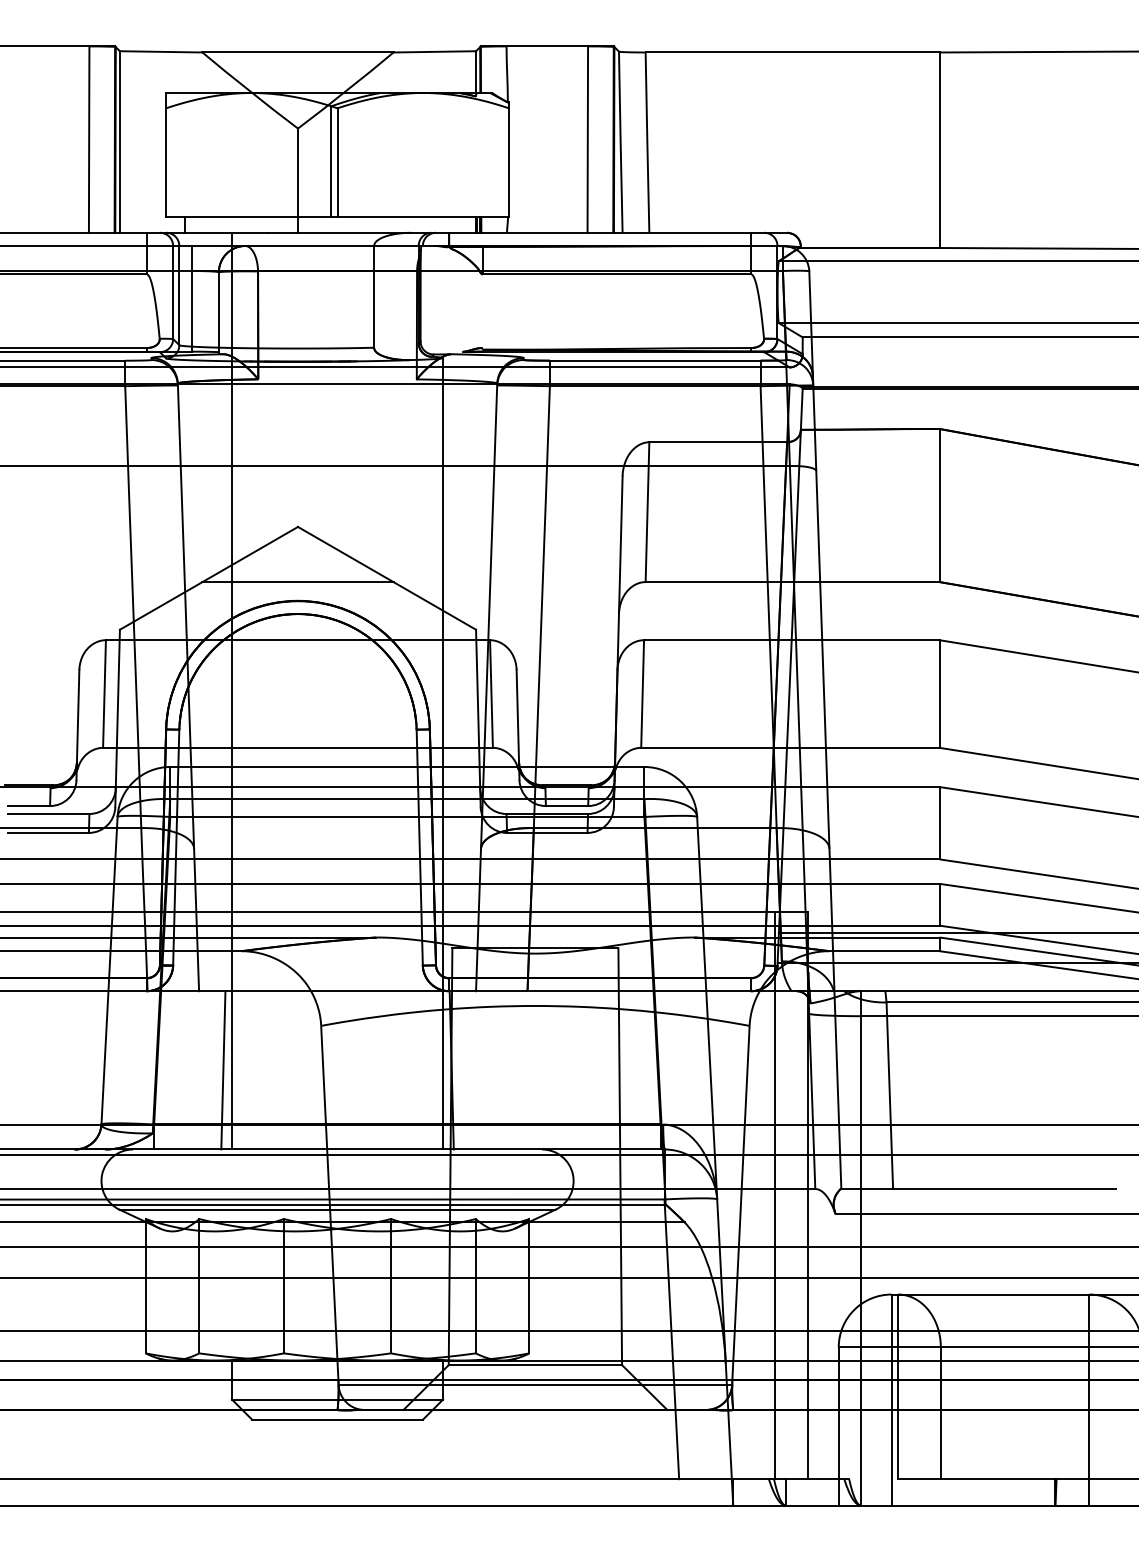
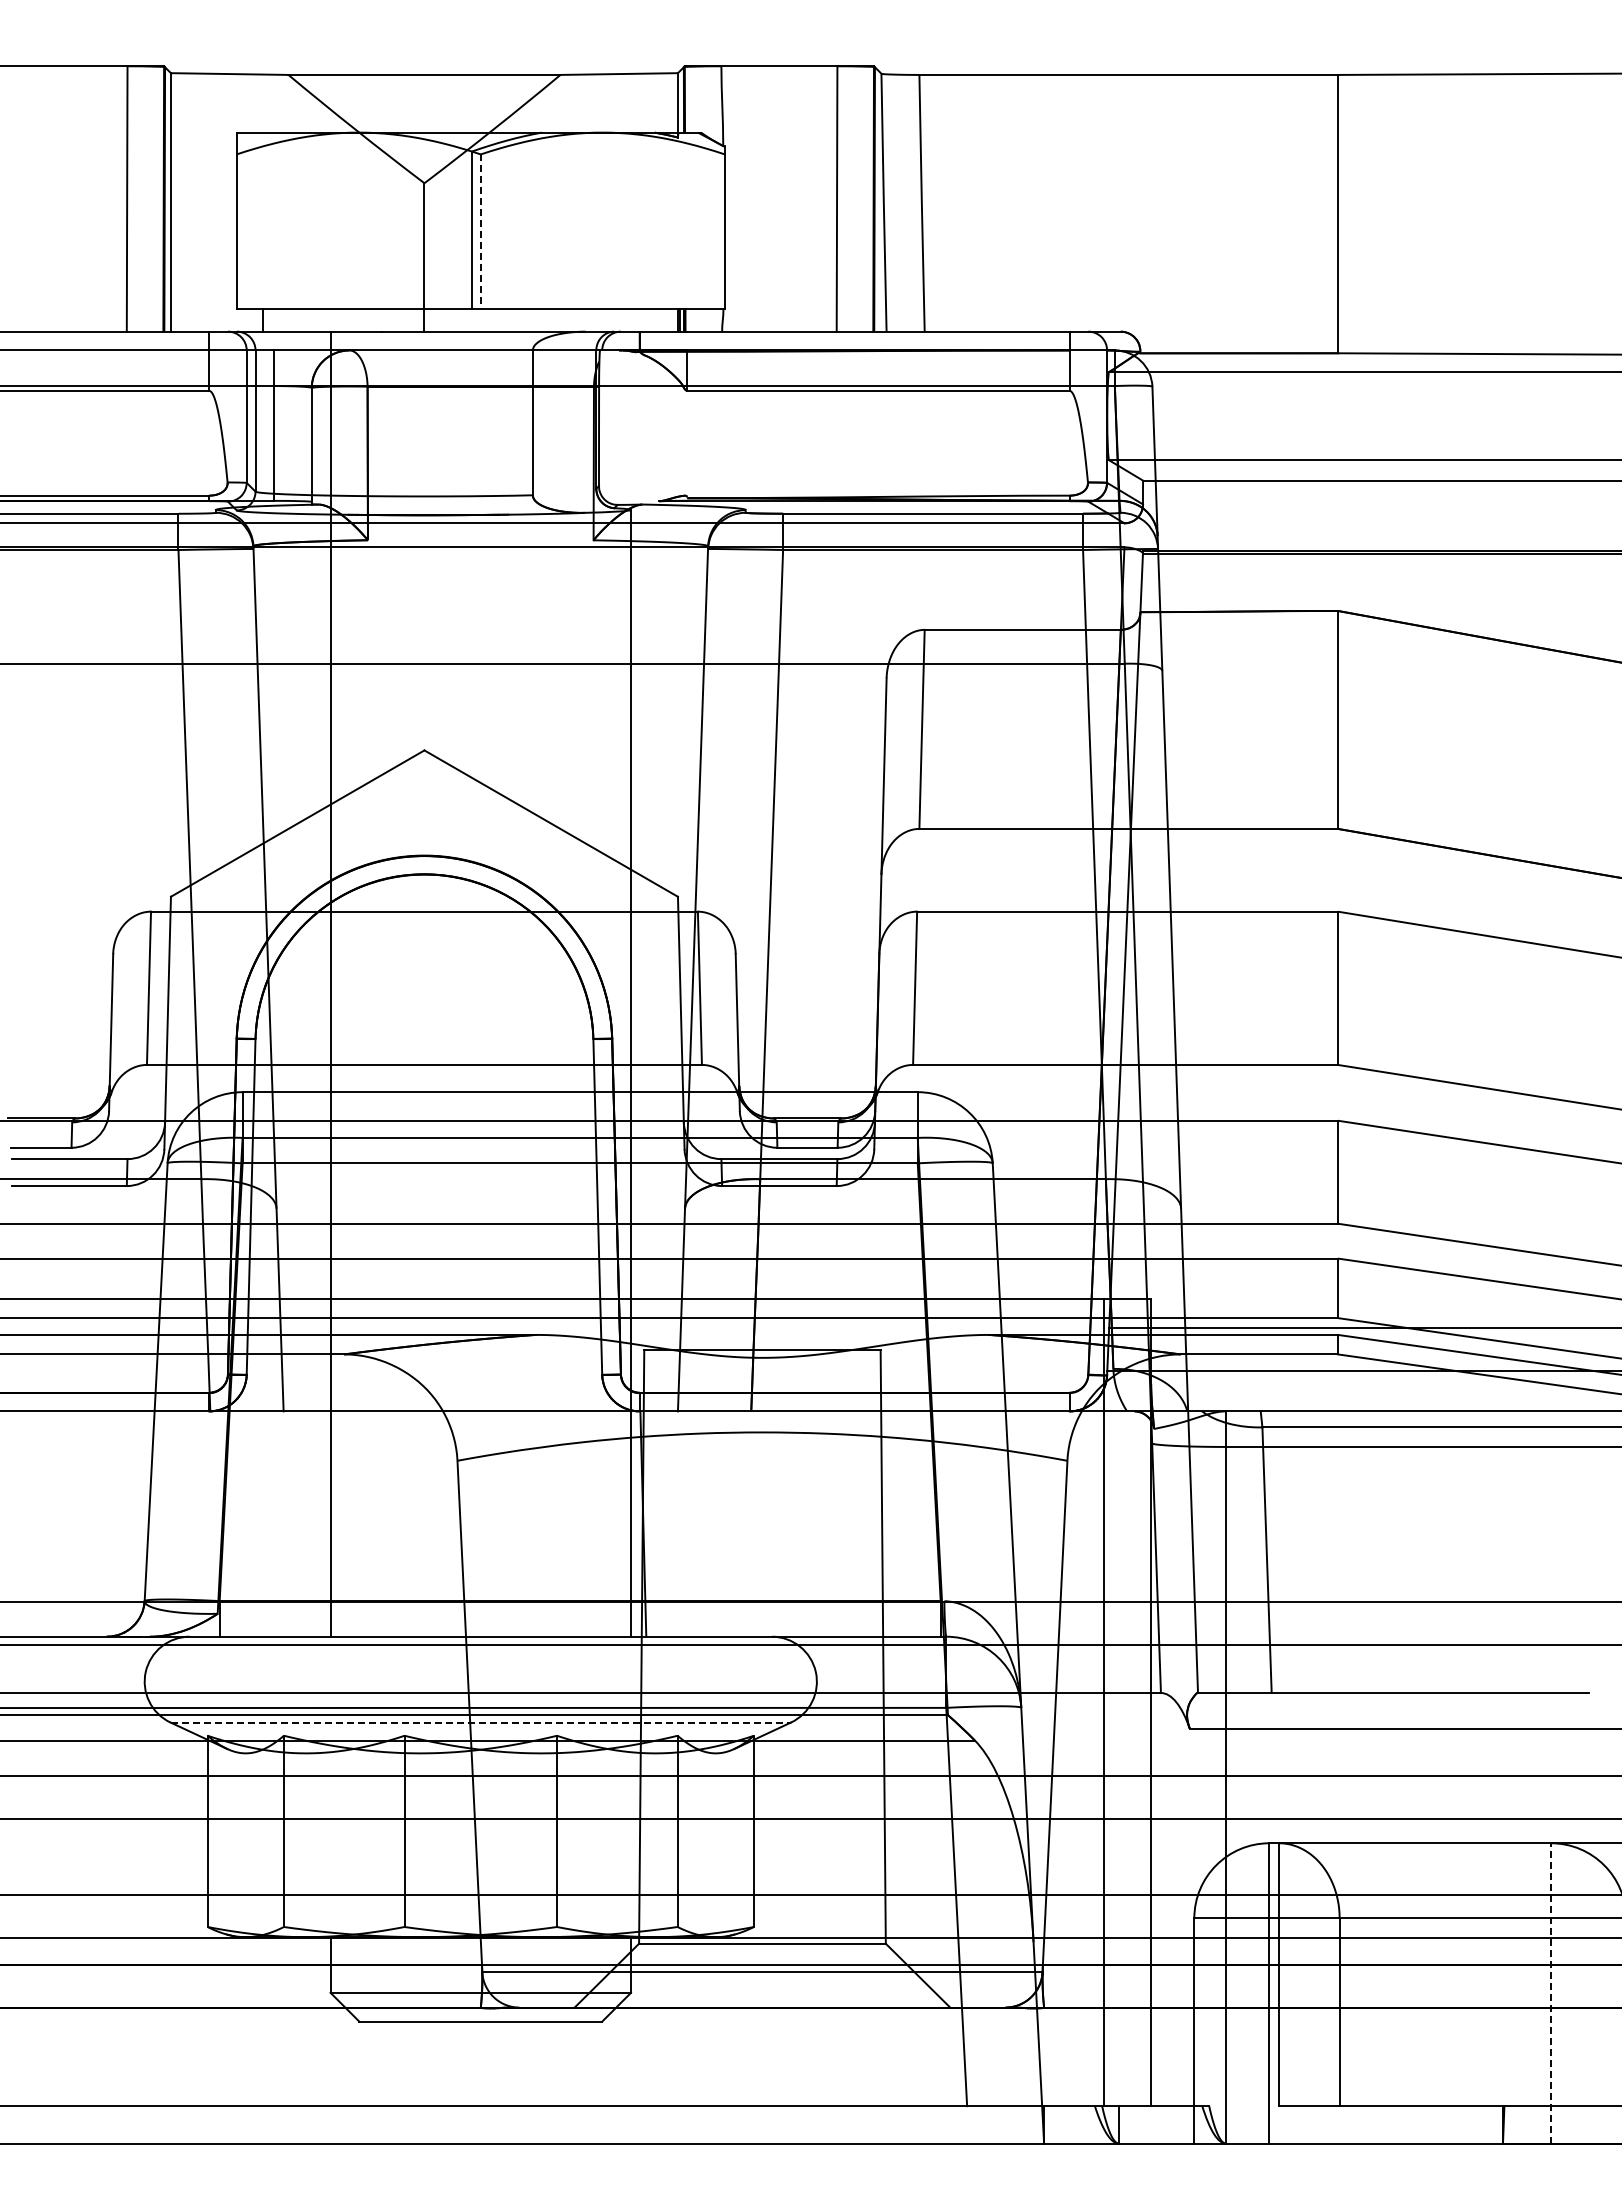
line: (337, 163) -> (480, 232), solid -> dashed
line: (298, 581) -> (424, 828), removed
line: (223, 1069) -> (318, 1523), removed
line: (338, 1209) -> (481, 1722), solid -> dashed
line: (1089, 1399) -> (1551, 1992), solid -> dashed

